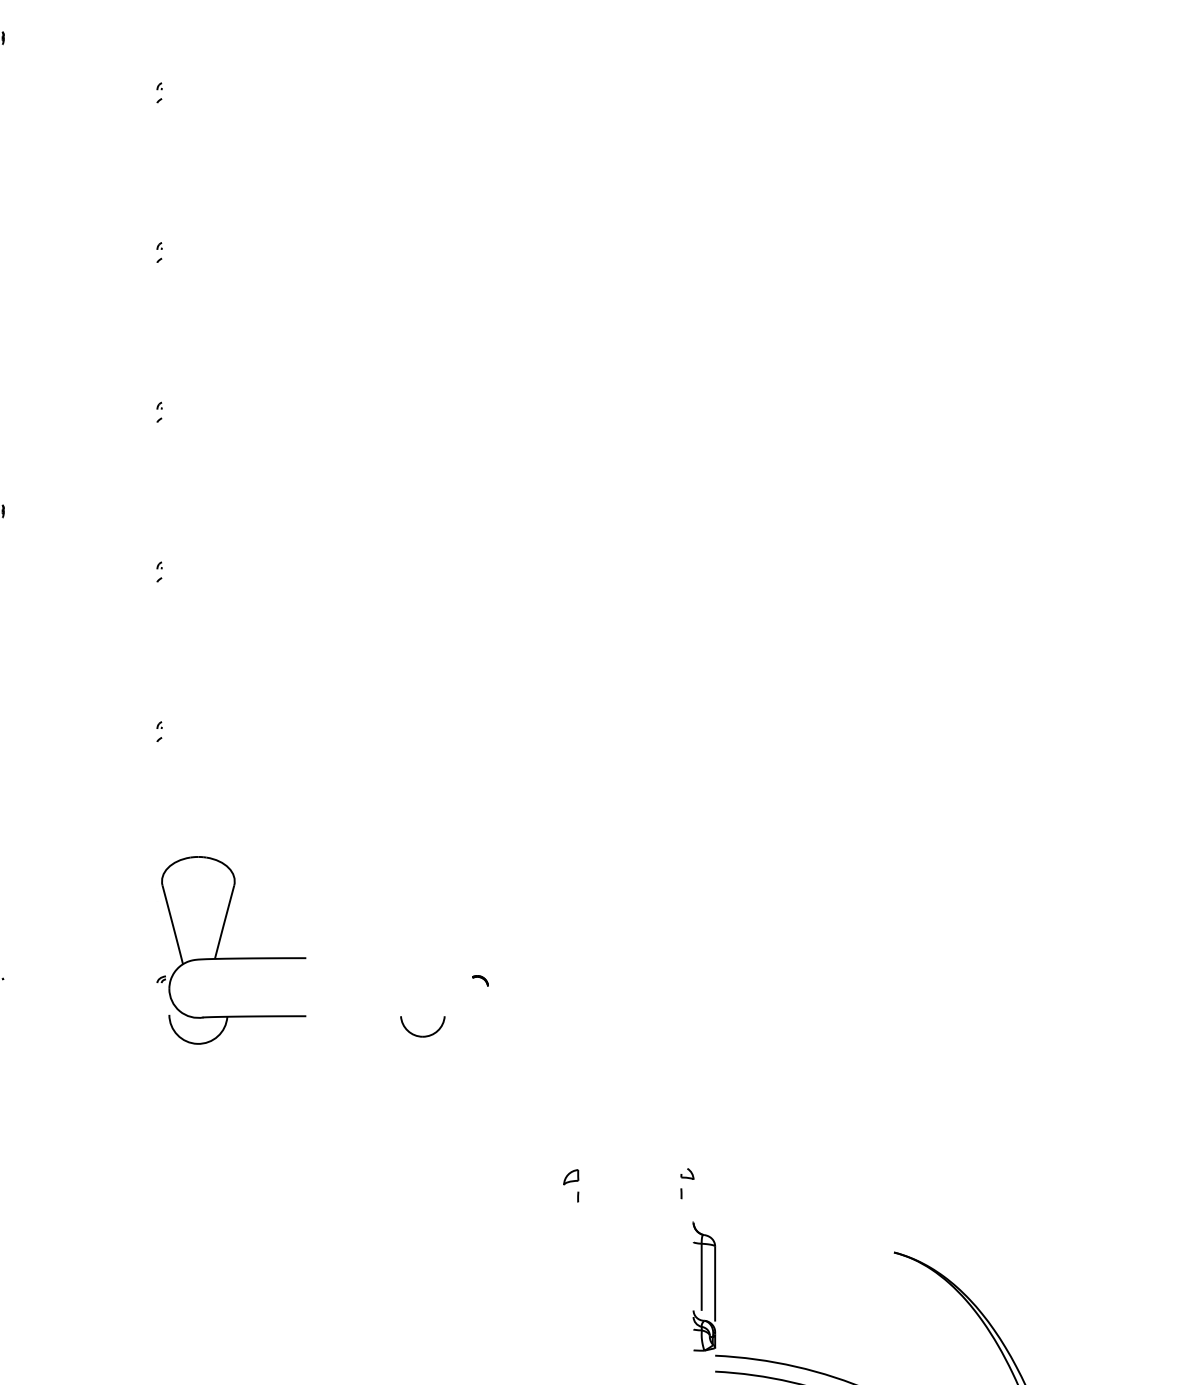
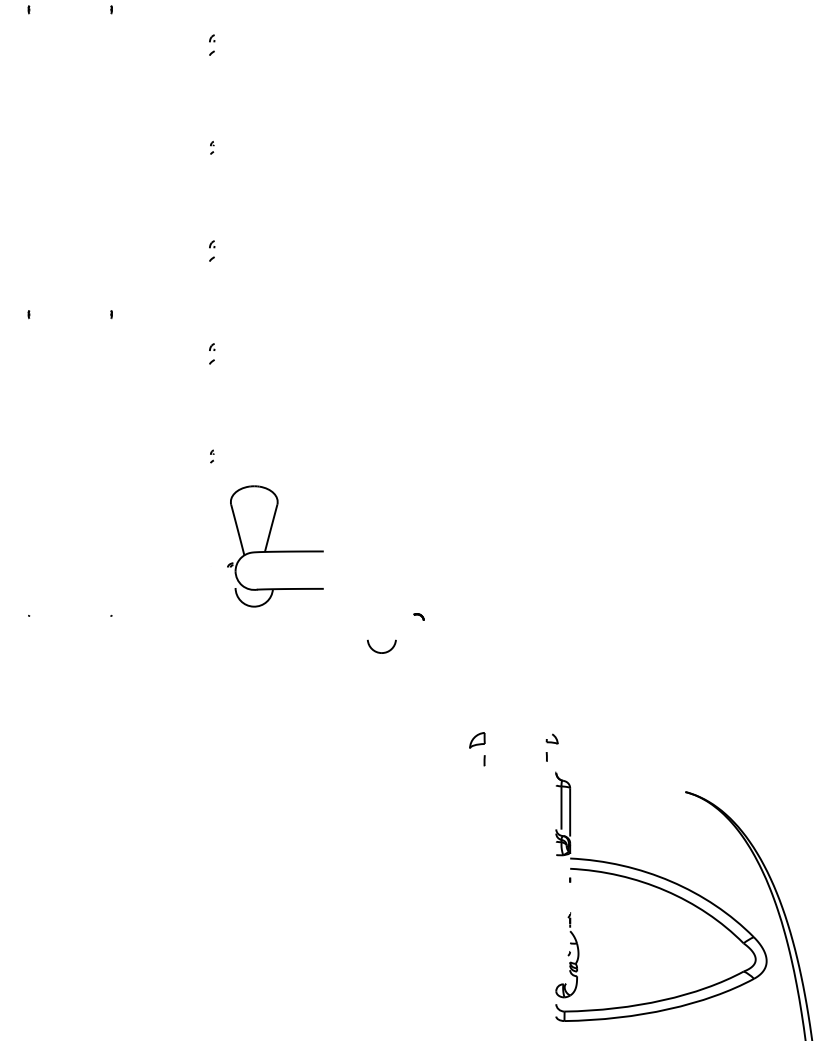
part: (159, 92) -> (212, 44), size x1.6
part: (159, 411) -> (212, 250), size x1.6
part: (159, 571) -> (212, 353), size x1.6
part: (231, 950) -> (275, 546), moved
part: (687, 1183) -> (552, 747), size x1.4
part: (571, 1184) -> (477, 748), size x1.6

